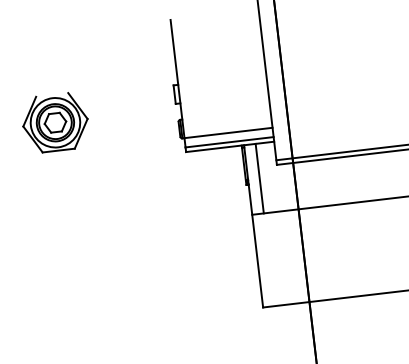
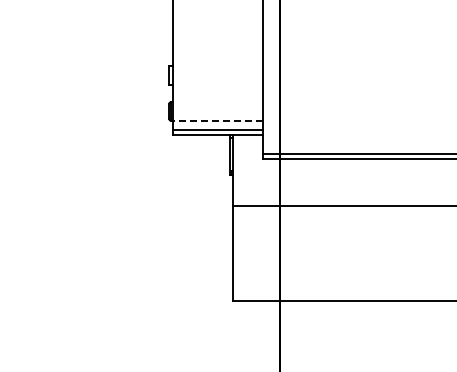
part: (55, 122) -> (45, 89), removed
line: (228, 132) -> (218, 120), solid -> dashed
line: (259, 178) -> (244, 170), removed

